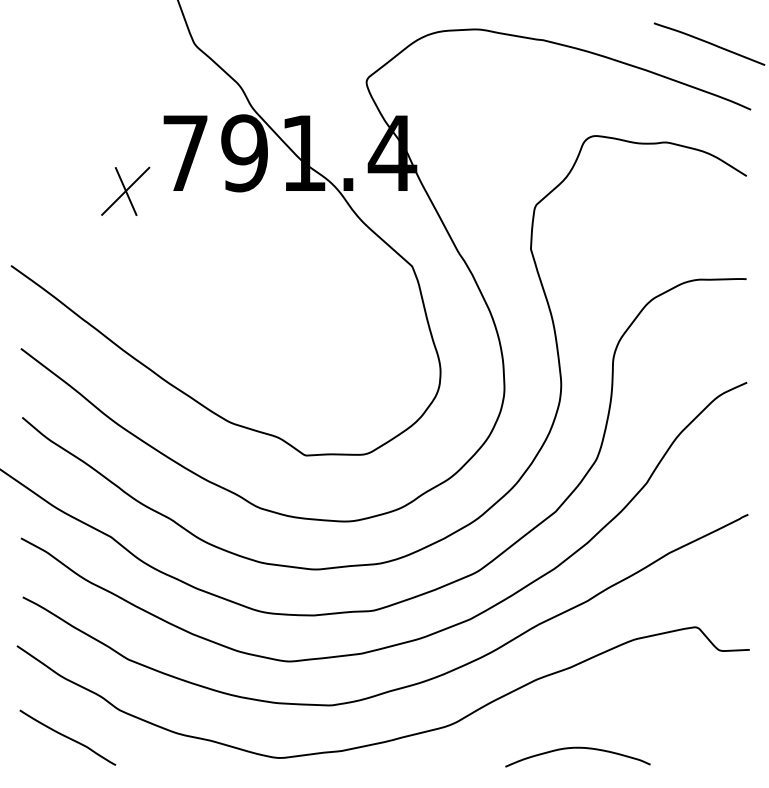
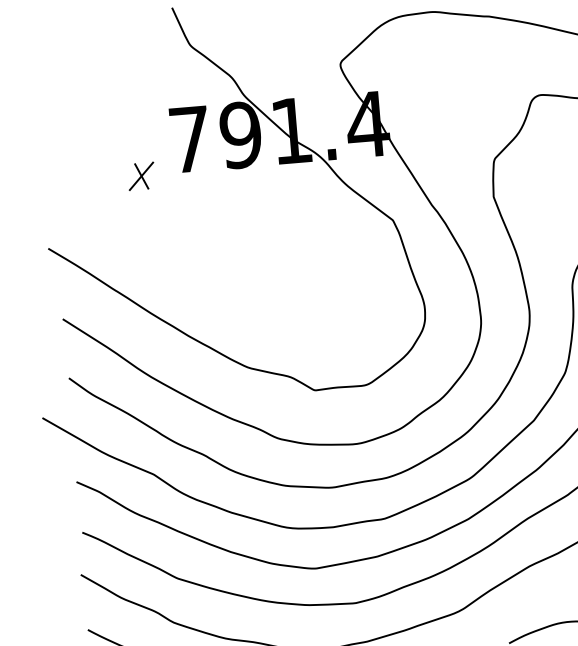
part: (125, 190) -> (141, 175), size x0.62

